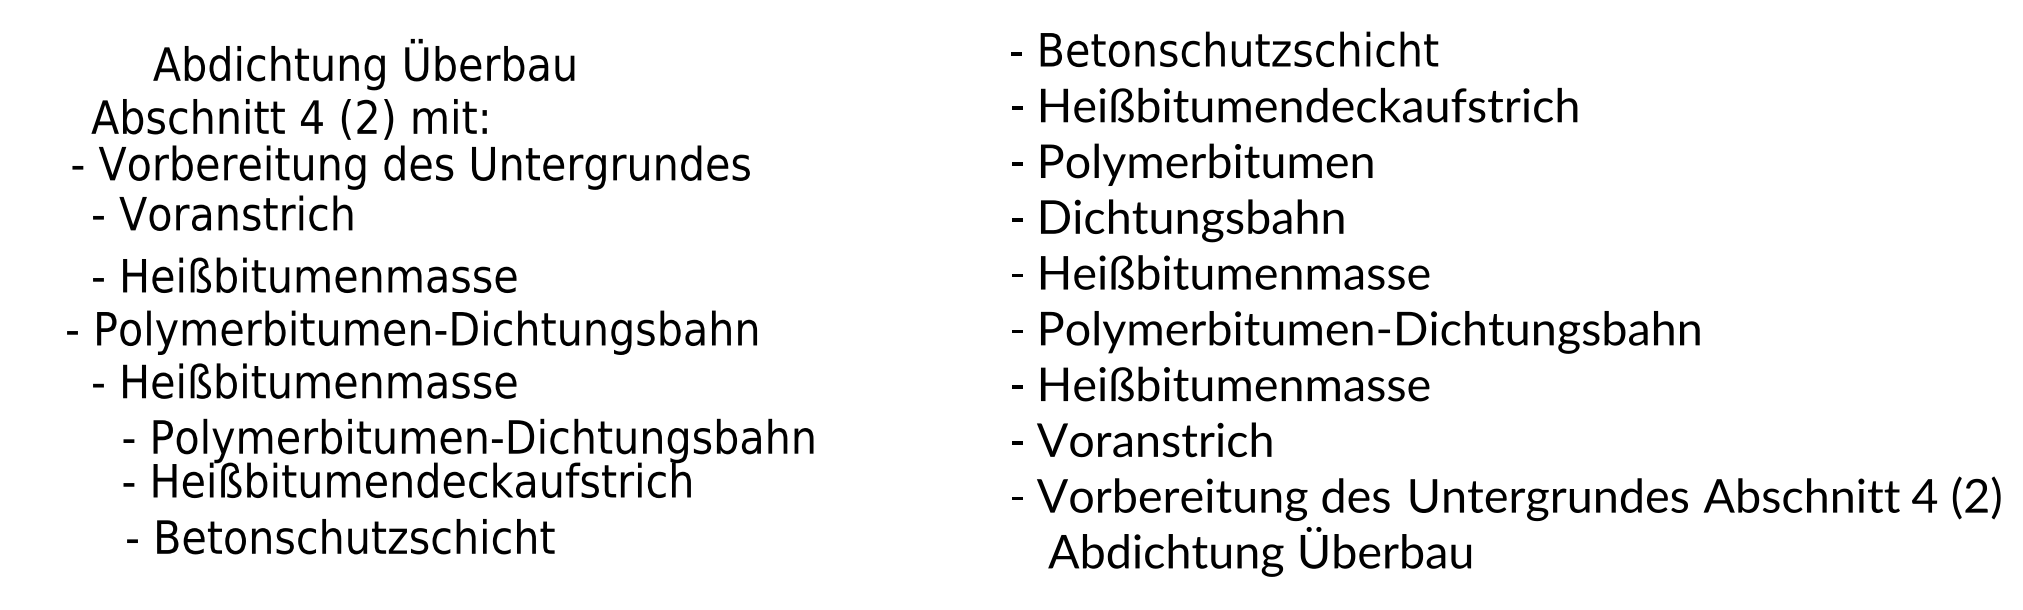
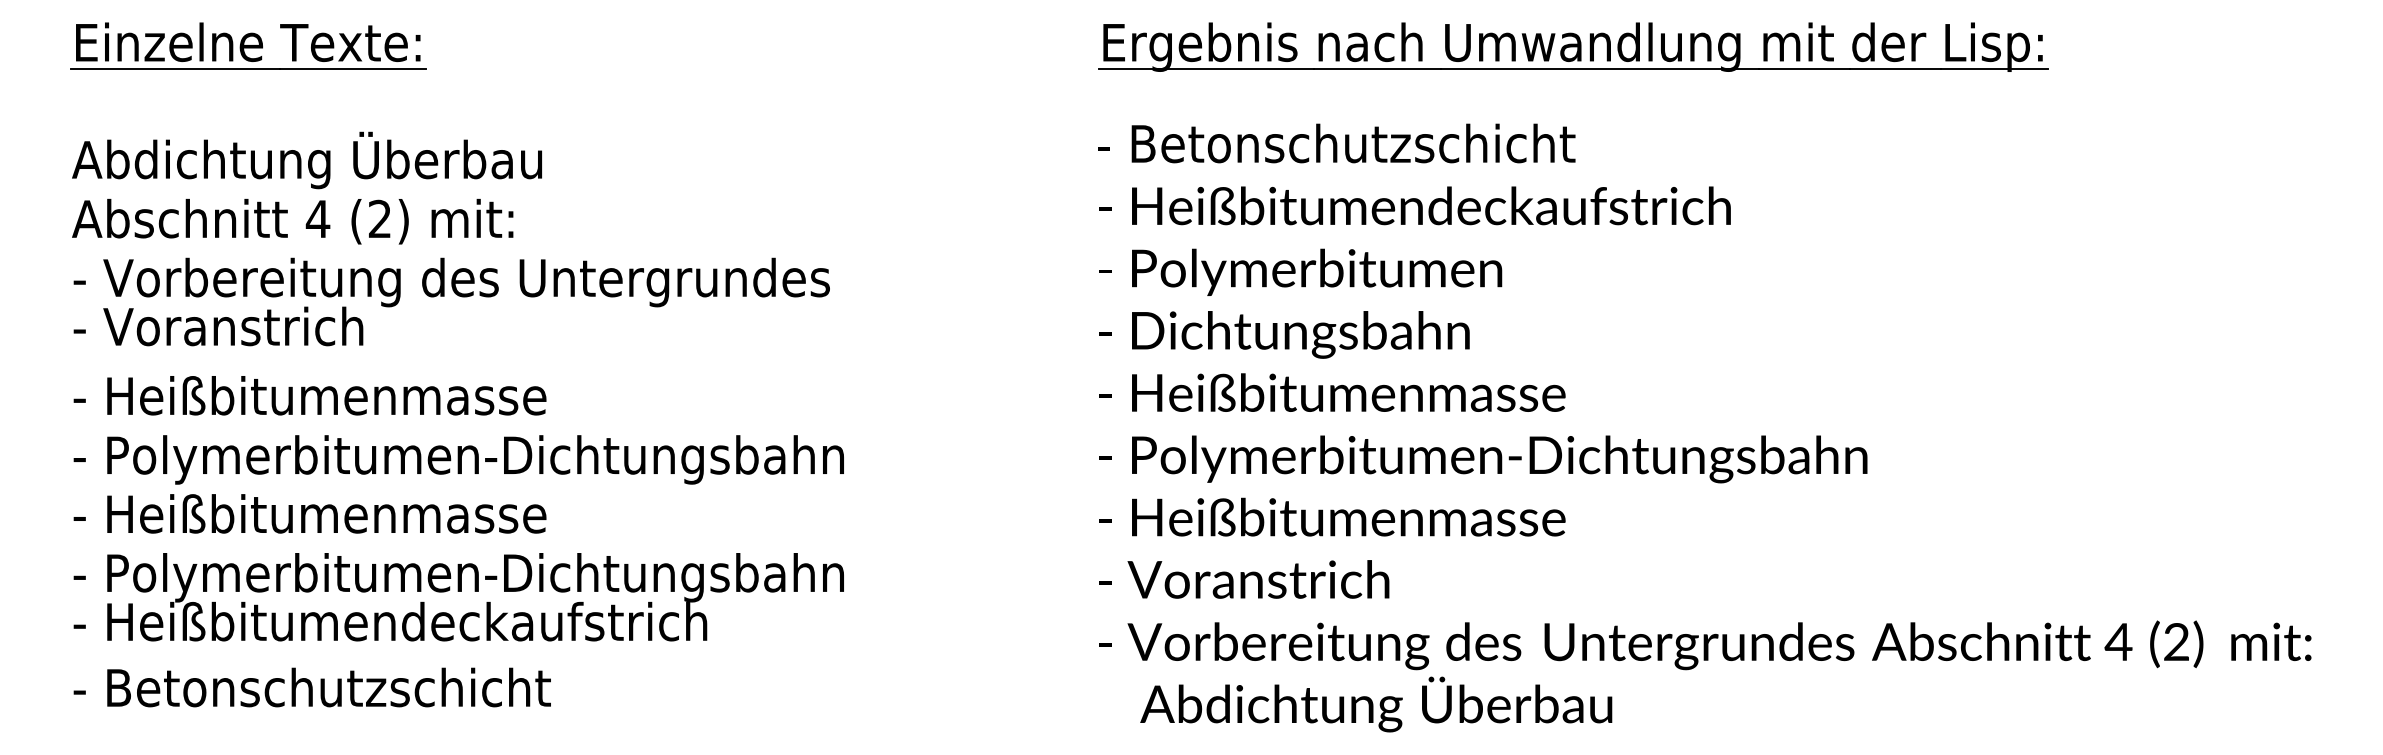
text: (363, 64) -> (306, 160), moved
text: (410, 167) -> (451, 282), moved
text: (411, 332) -> (458, 459), moved
text: (468, 458) -> (458, 597), moved
text: (340, 536) -> (311, 687), moved

